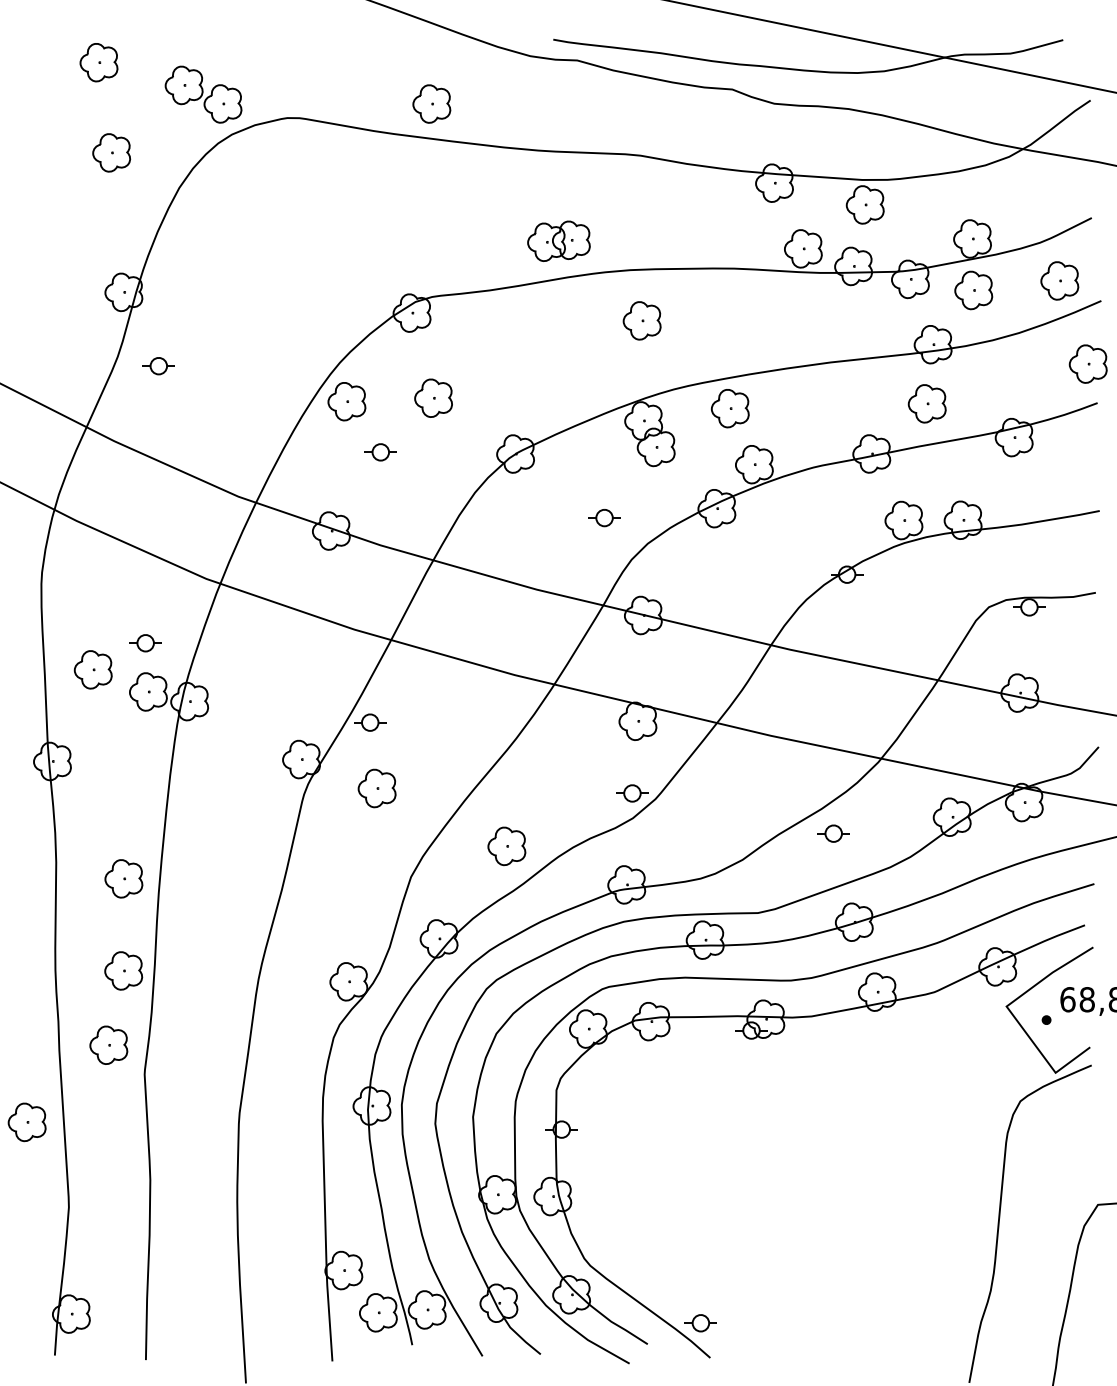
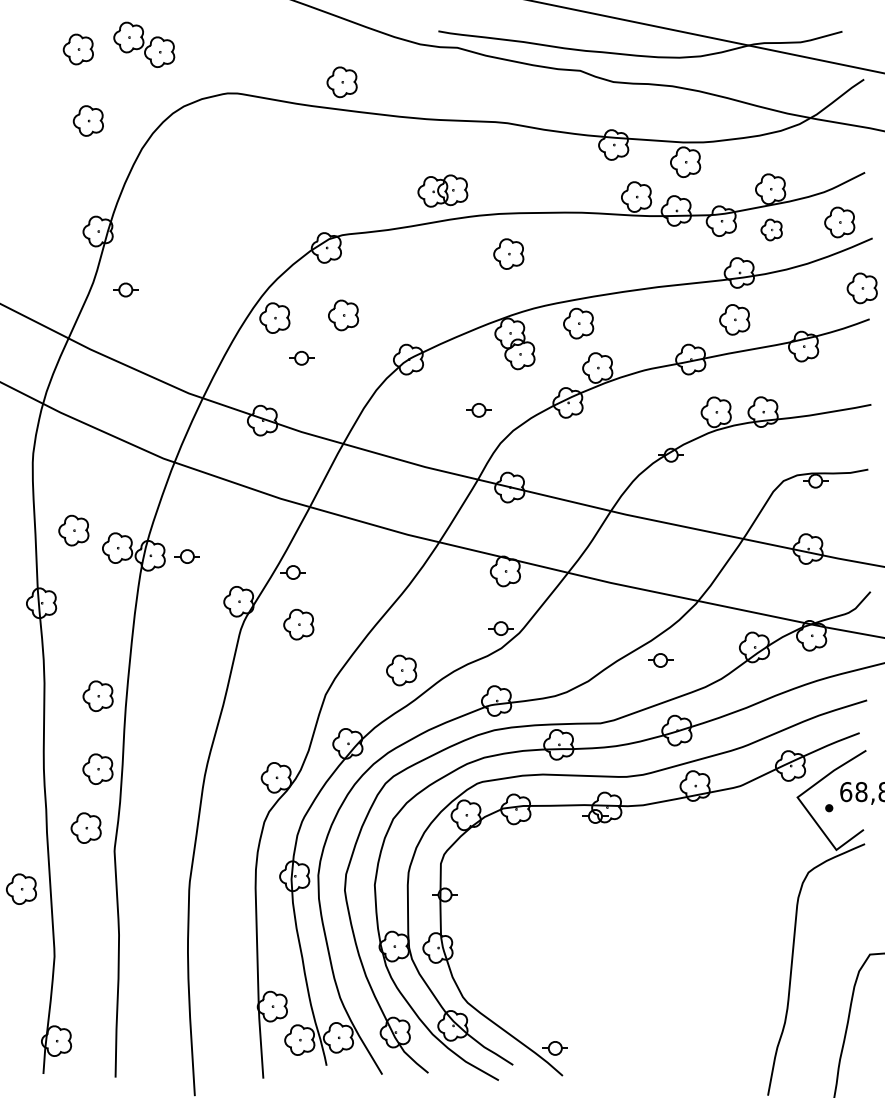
part: (203, 94) -> (144, 44), moved
part: (973, 289) -> (771, 229), size x0.7
part: (144, 643) -> (186, 556), moved

